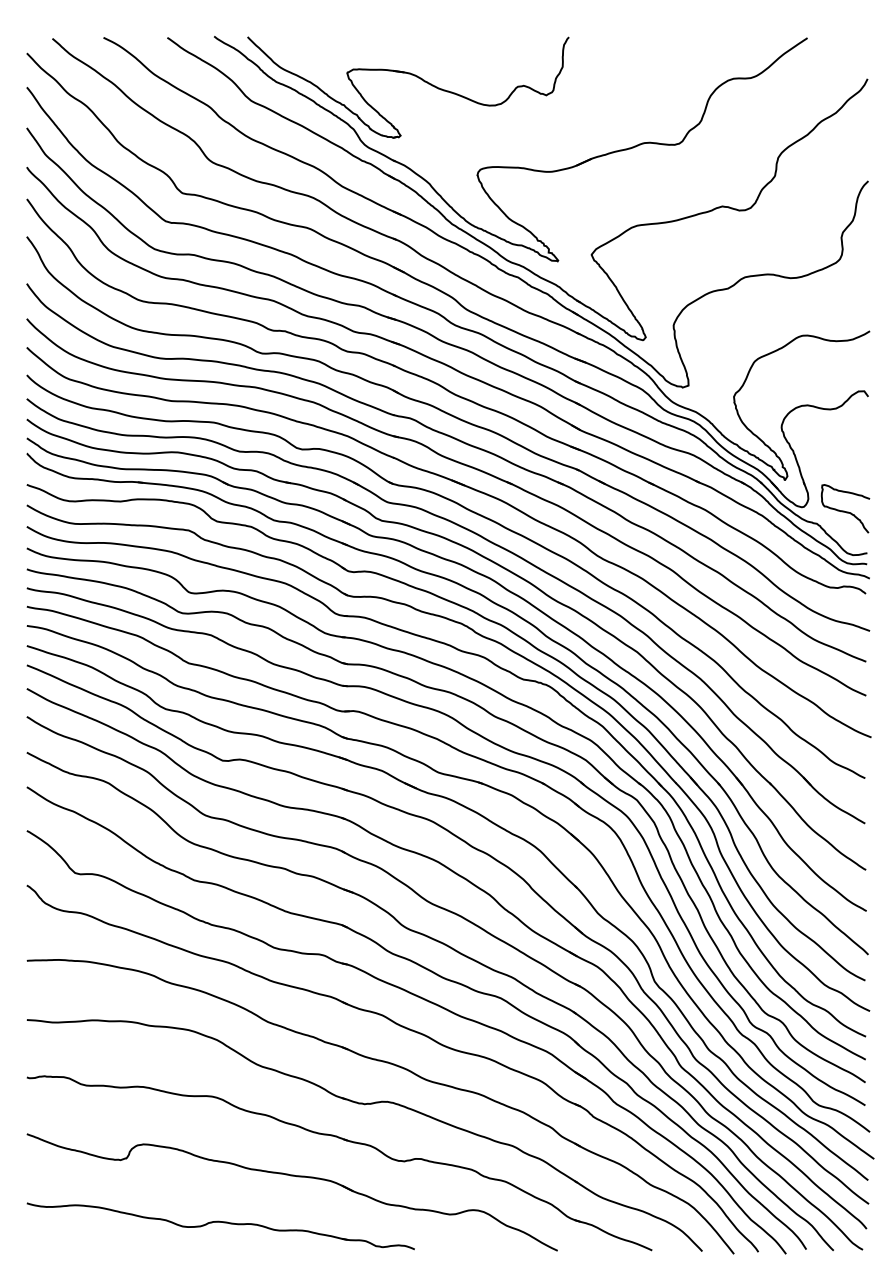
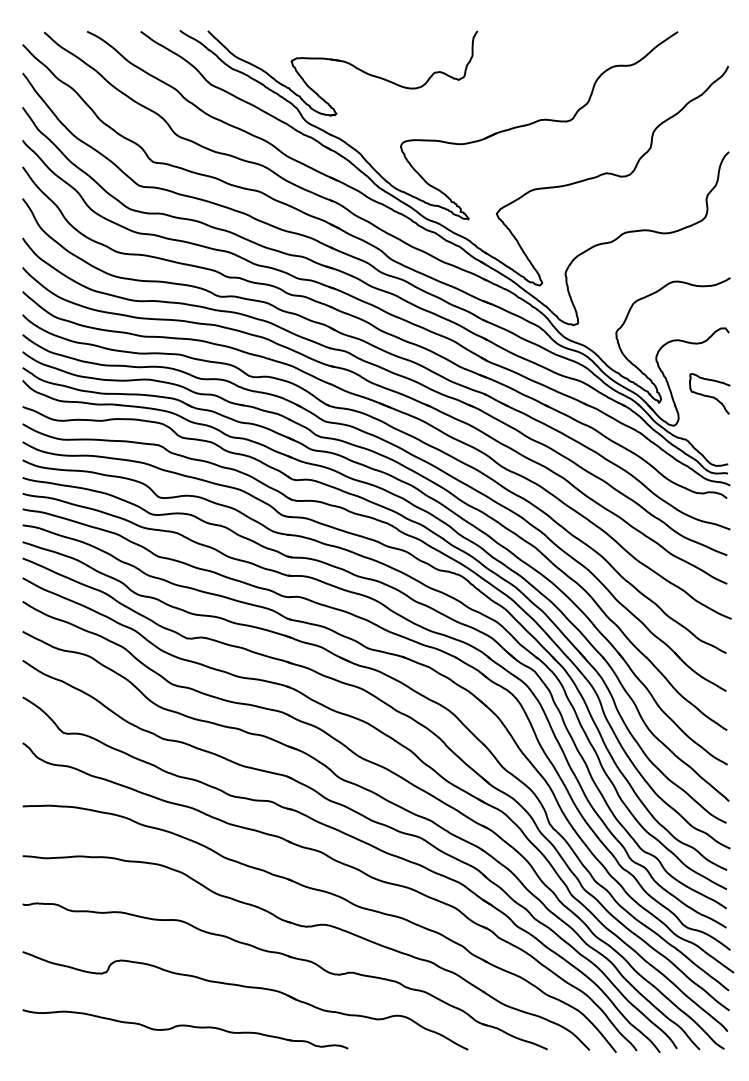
curve: (845, 510) -> (709, 395), moved

